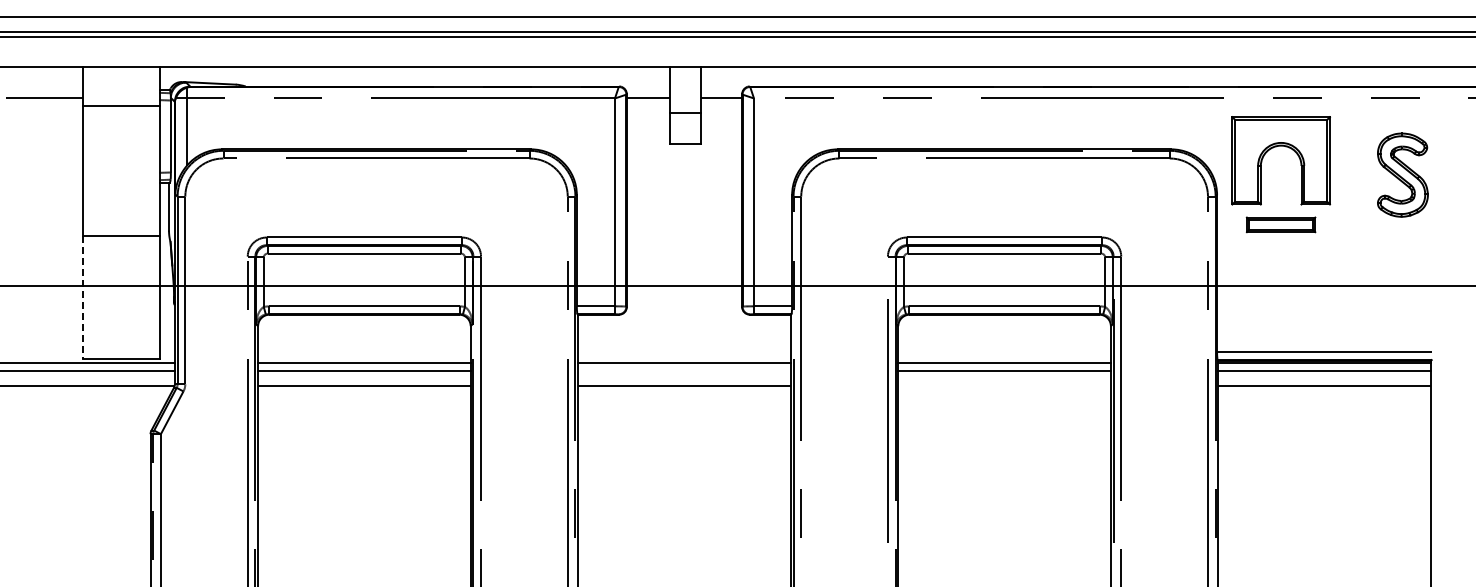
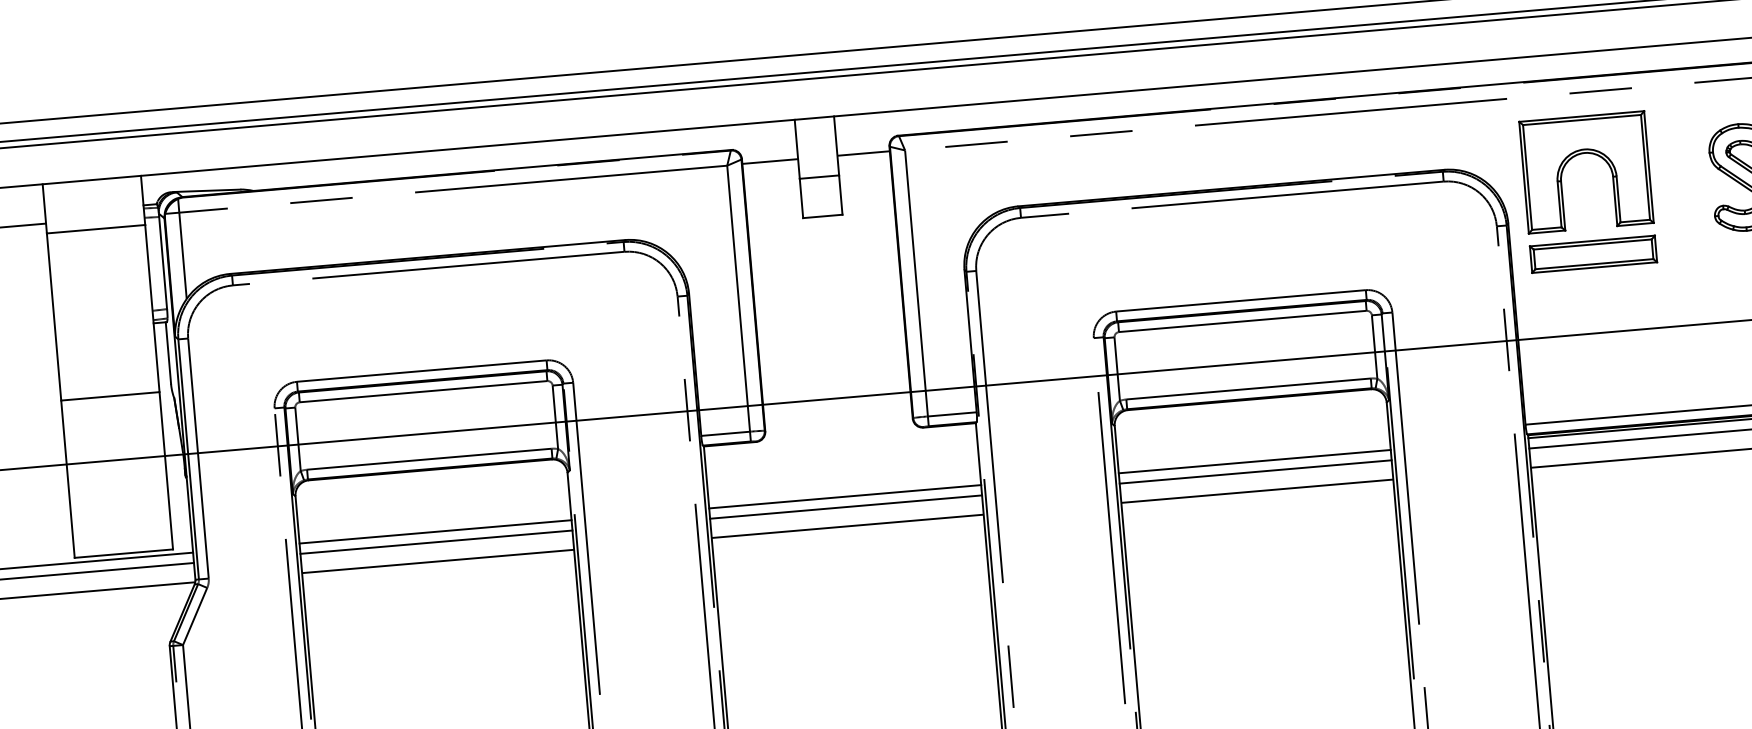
part: (1280, 224) -> (1592, 253), size x1.43
line: (82, 298) -> (67, 480), dashed -> solid
line: (684, 371) -> (846, 507), added
line: (1004, 386) -> (1257, 491), added

